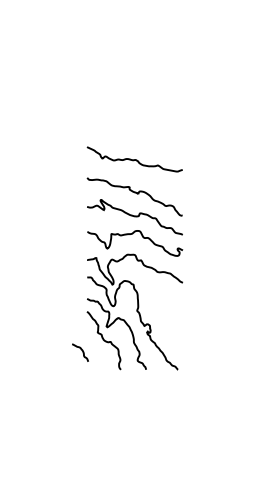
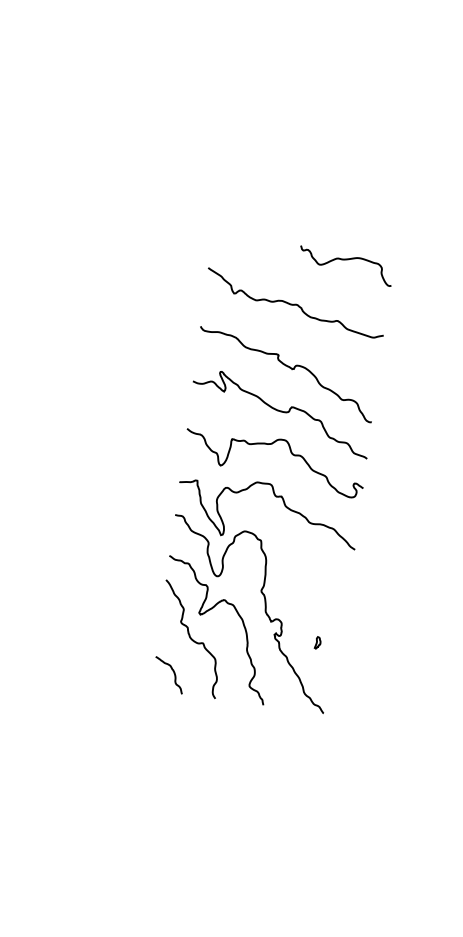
curve: (156, 134) -> (343, 261), added
part: (170, 333) -> (318, 642), added
curve: (82, 352) -> (173, 675), moved

